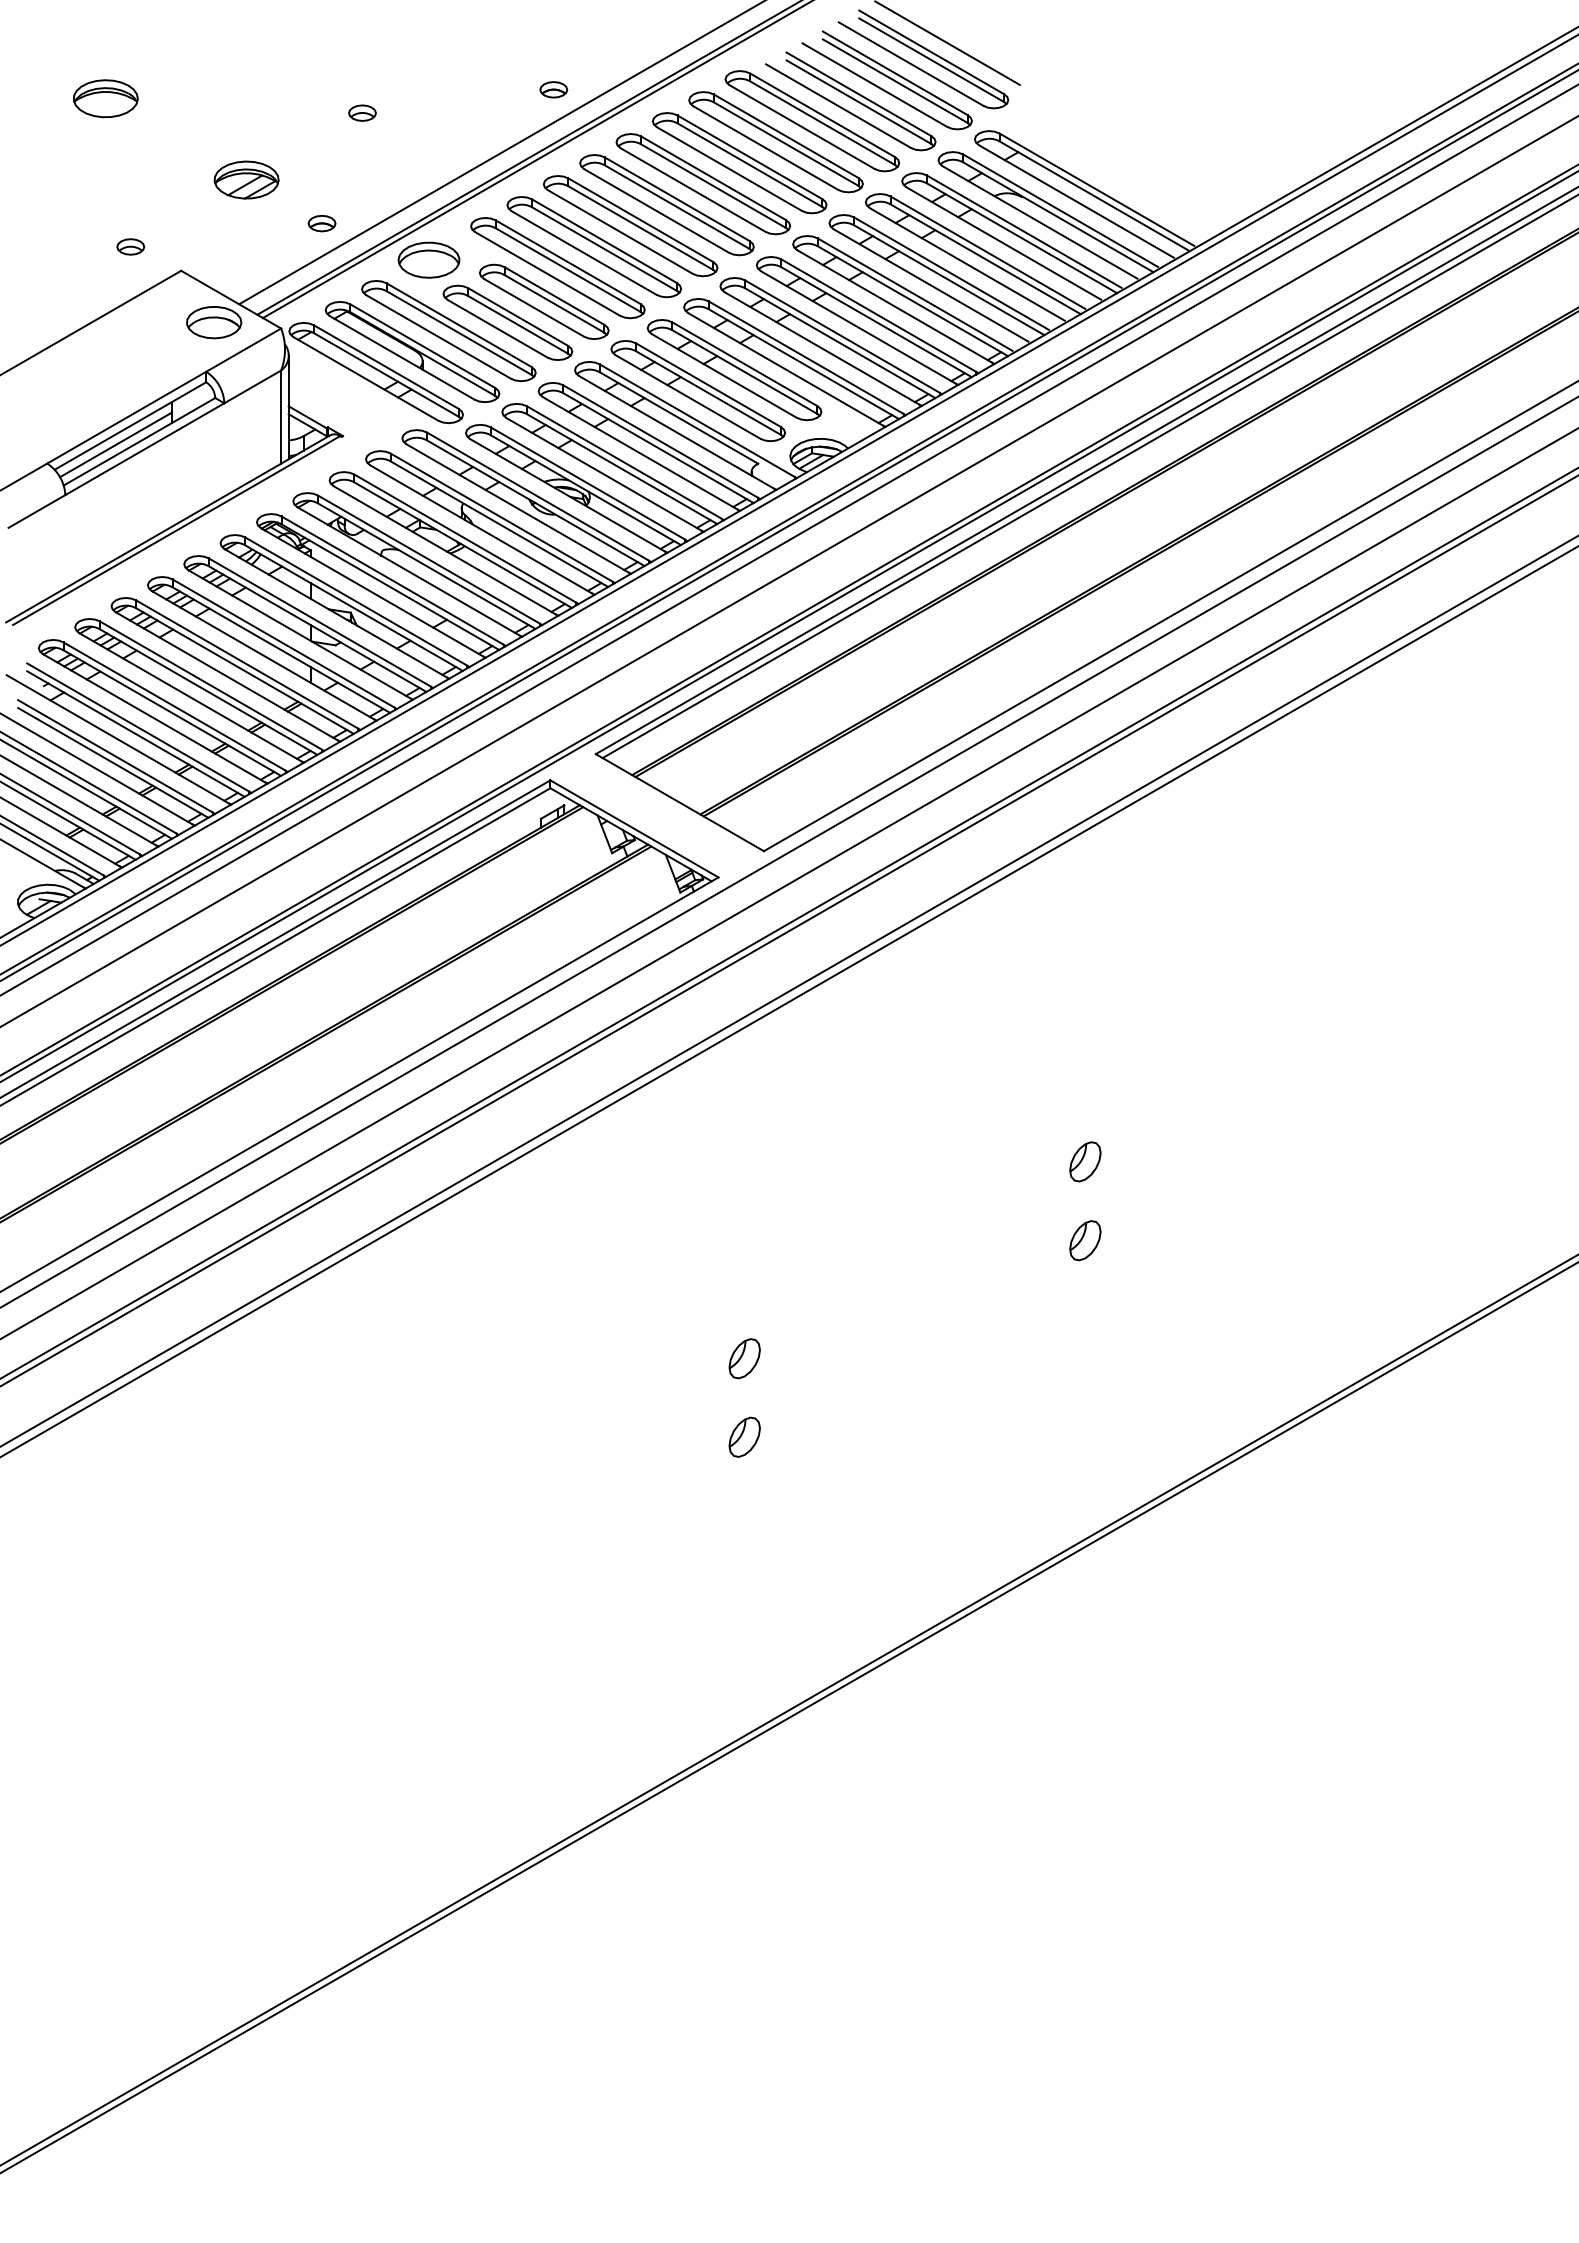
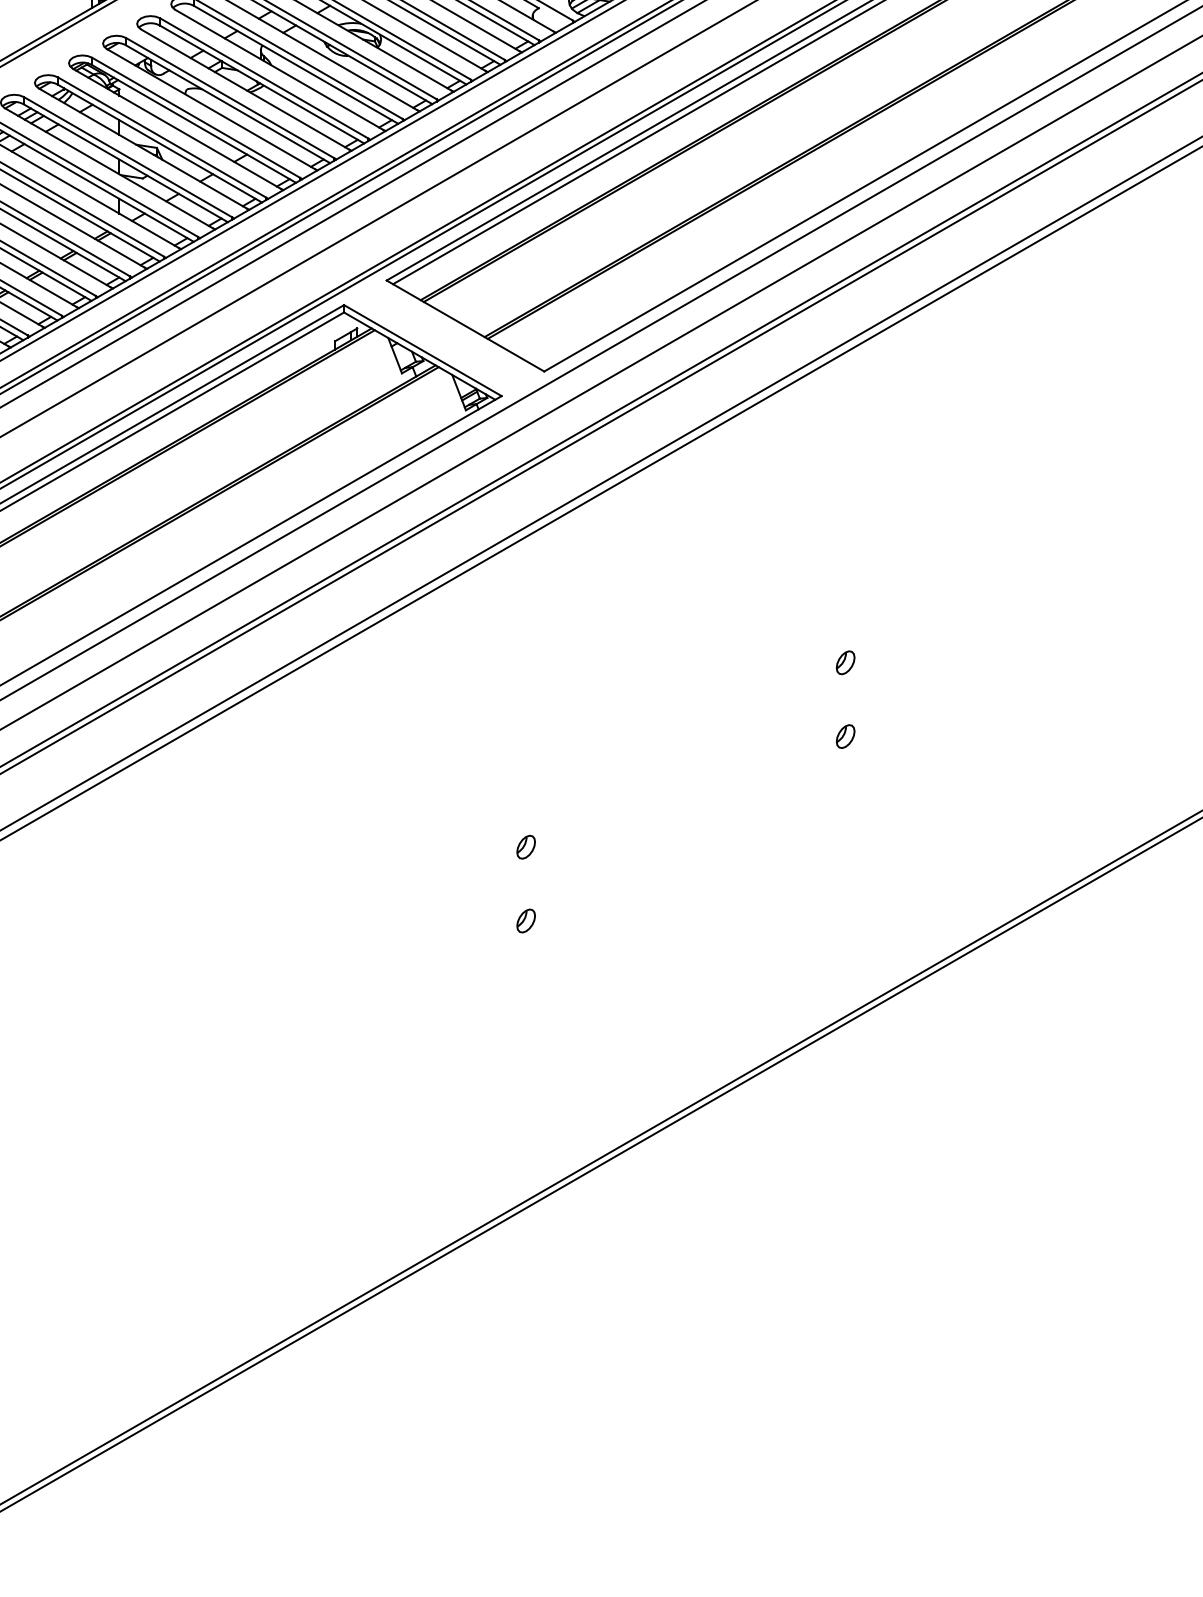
part: (1085, 1161) -> (845, 662), size x0.62
part: (1085, 1240) -> (845, 736), size x0.62
part: (744, 1358) -> (526, 847), size x0.62
part: (744, 1437) -> (526, 921), size x0.62

